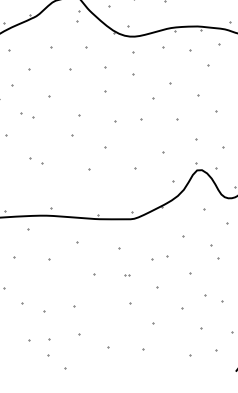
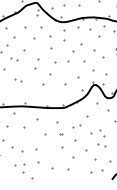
part: (215, 252) -> (102, 133), moved

